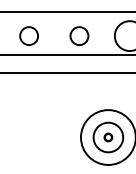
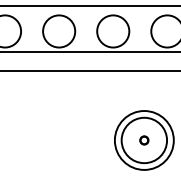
circle: (29, 36) -> (59, 31), size x1.67
circle: (79, 36) -> (113, 31), size x1.67
circle: (108, 137) -> (144, 140), size x1.43

